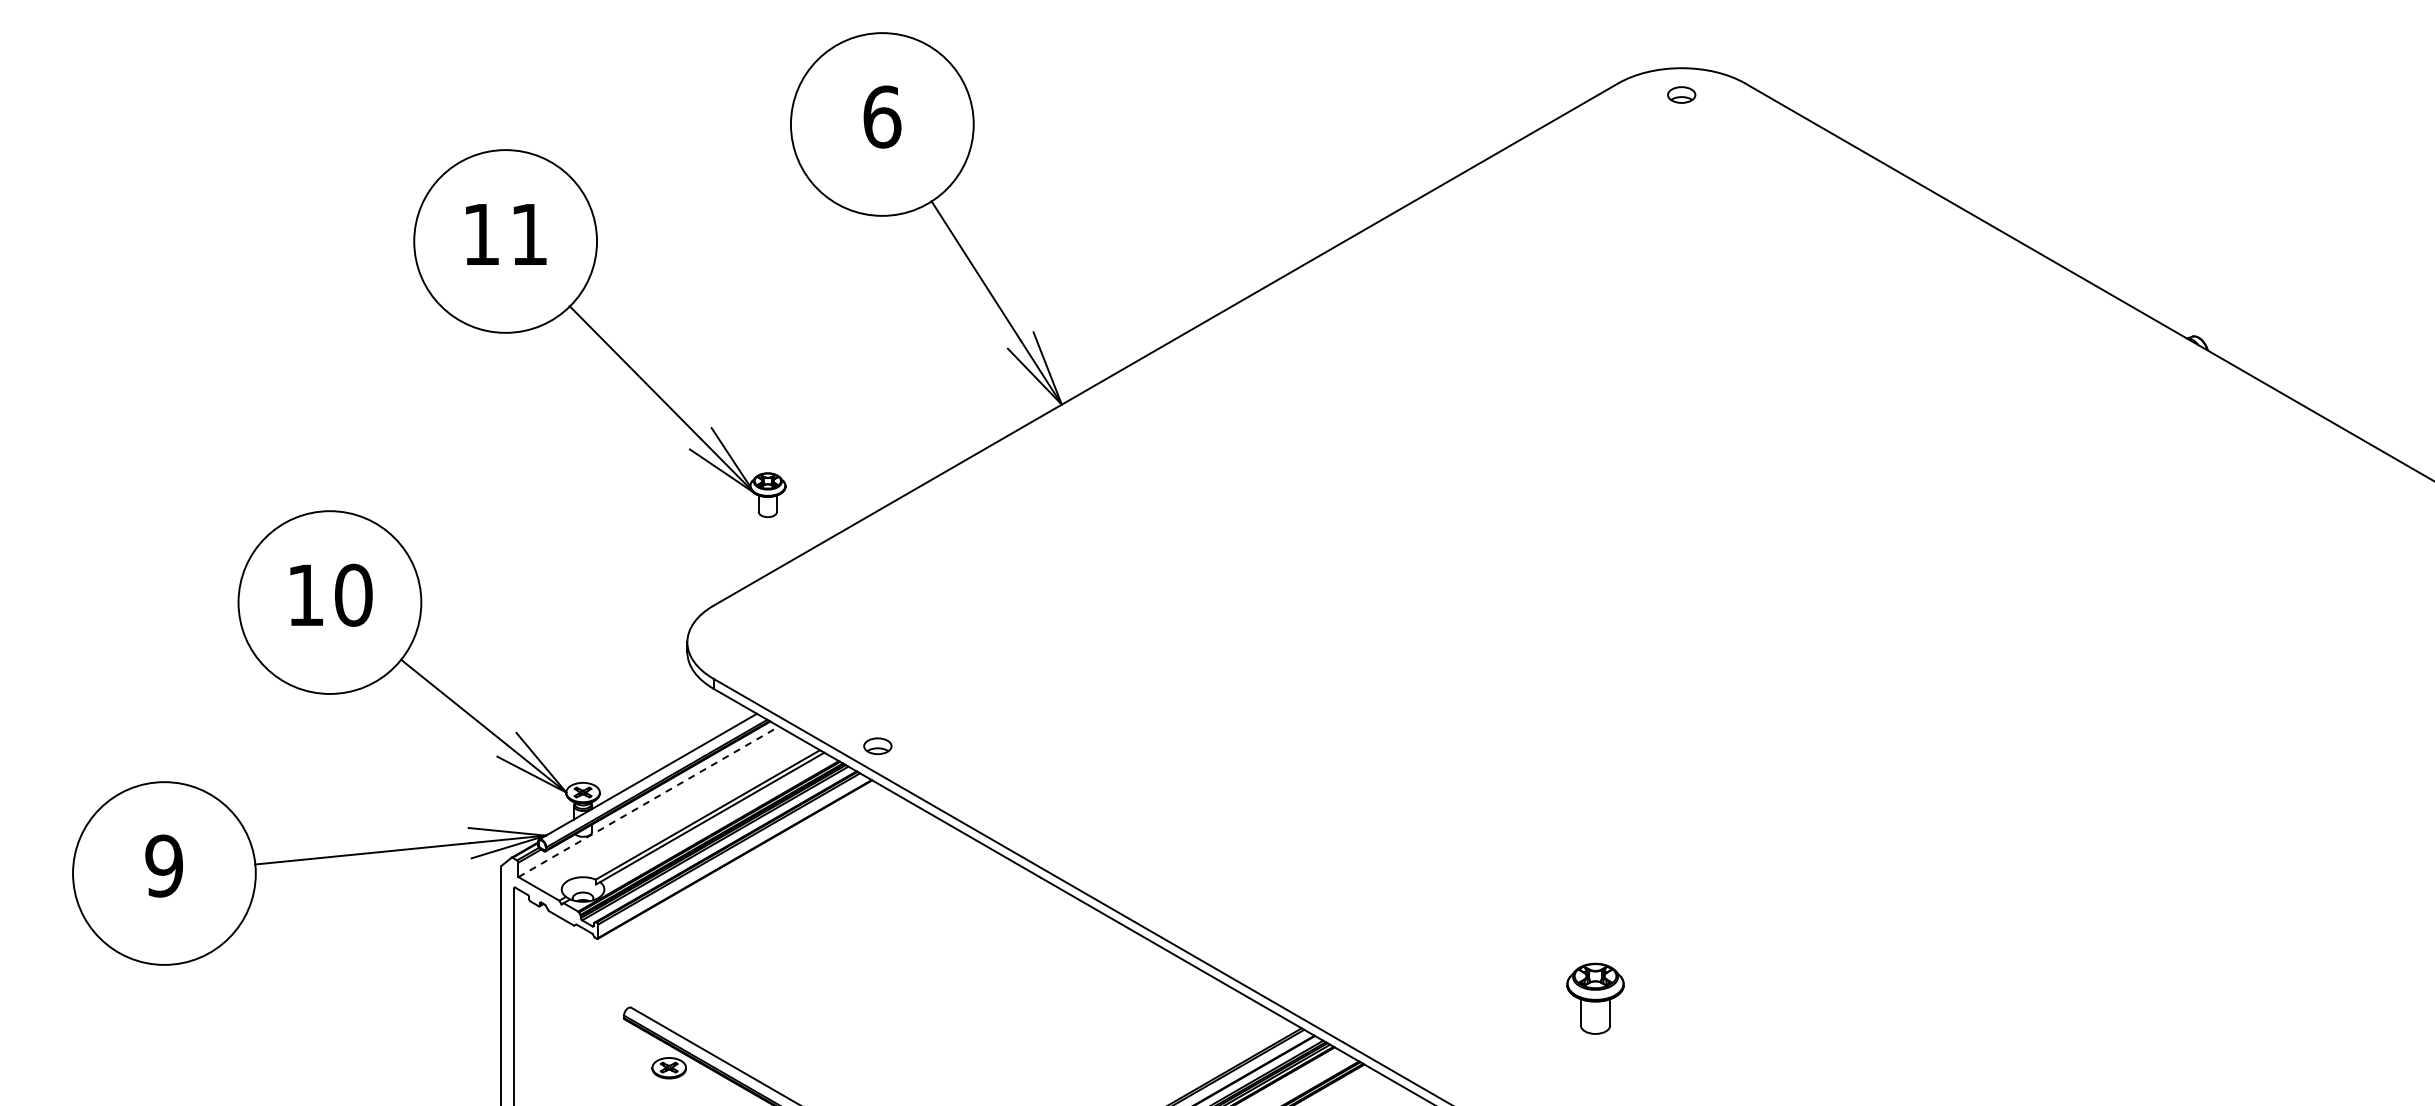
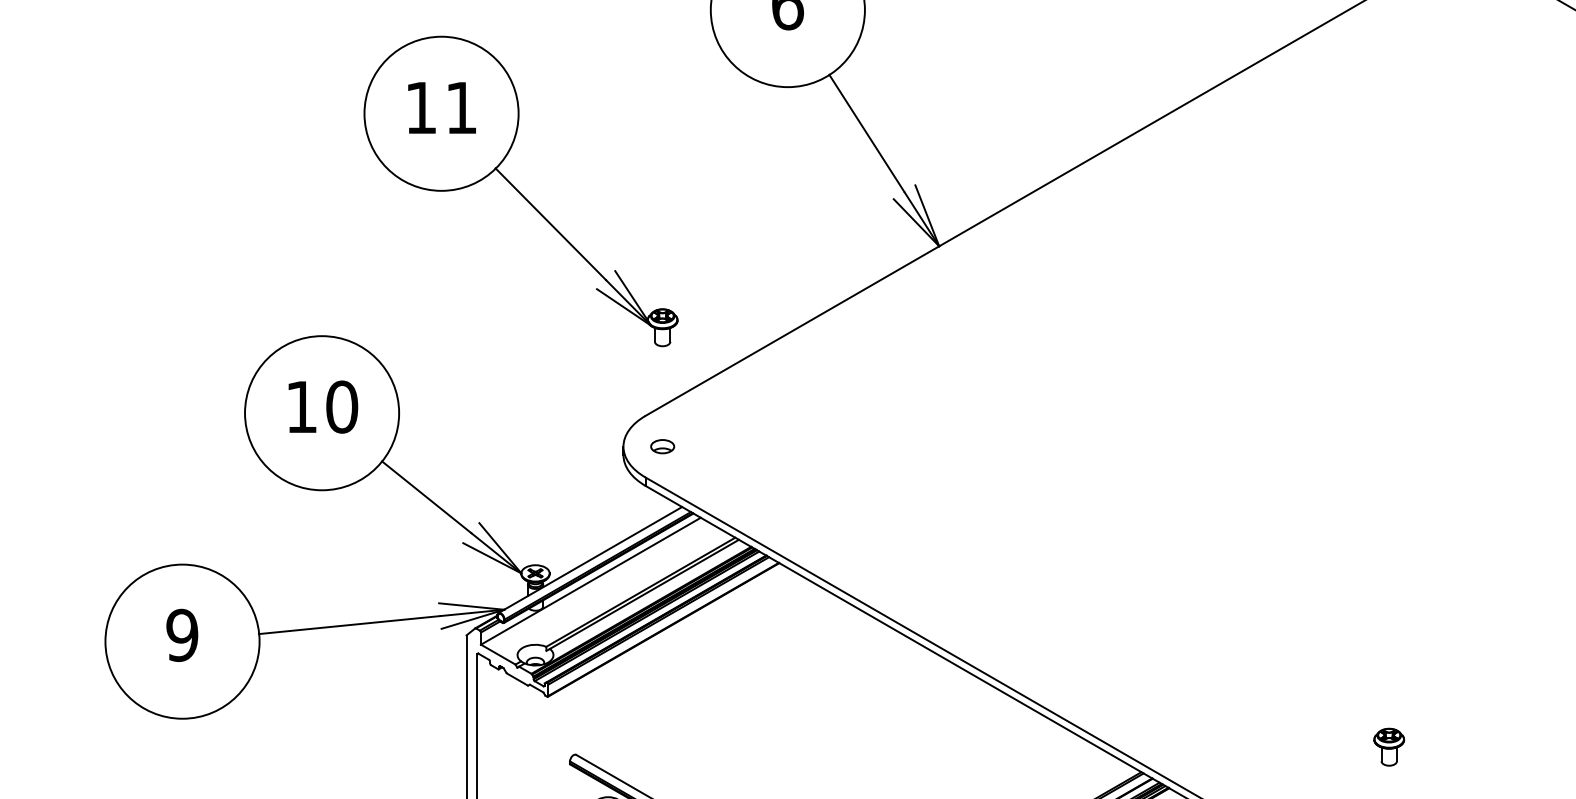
part: (599, 333) -> (520, 191), moved
part: (877, 746) -> (662, 446), moved
line: (649, 801) -> (591, 580), dashed -> solid
part: (1595, 998) -> (1389, 747), size x0.62

